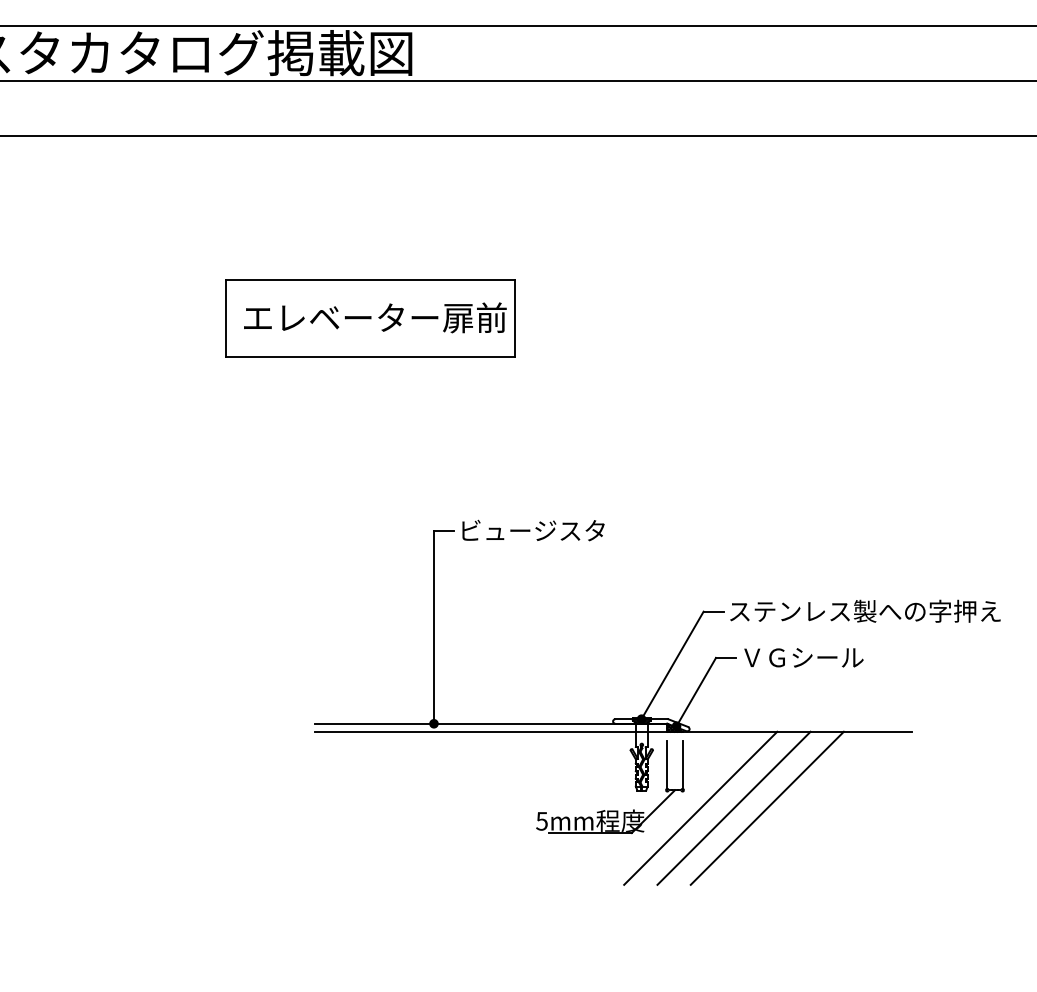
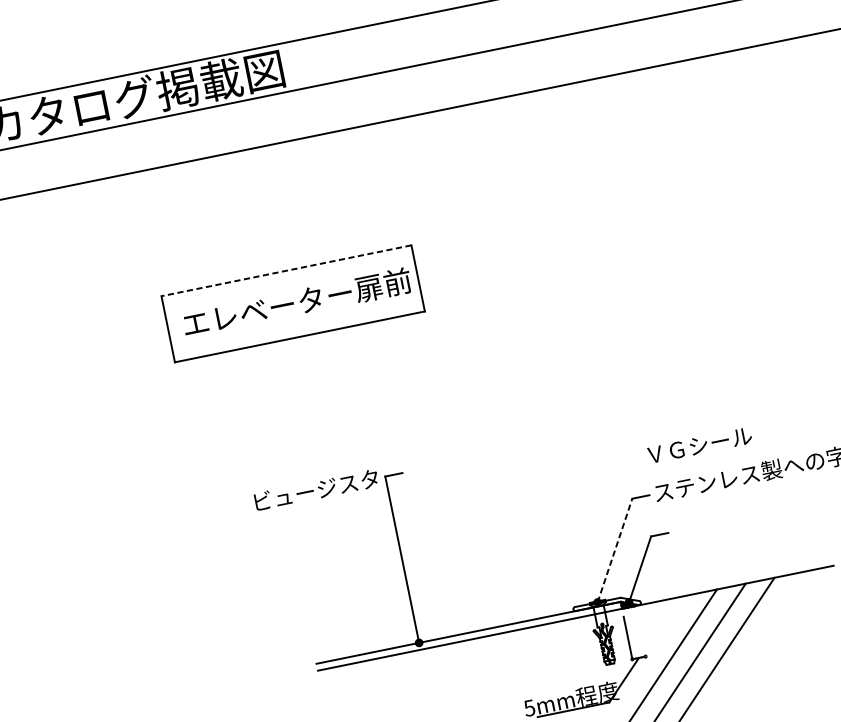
line: (370, 279) -> (286, 270), solid -> dashed
text: (533, 530) -> (316, 489), moved
text: (803, 657) -> (699, 445), moved
line: (672, 665) -> (614, 550), solid -> dashed
line: (682, 765) -> (641, 635), removed

